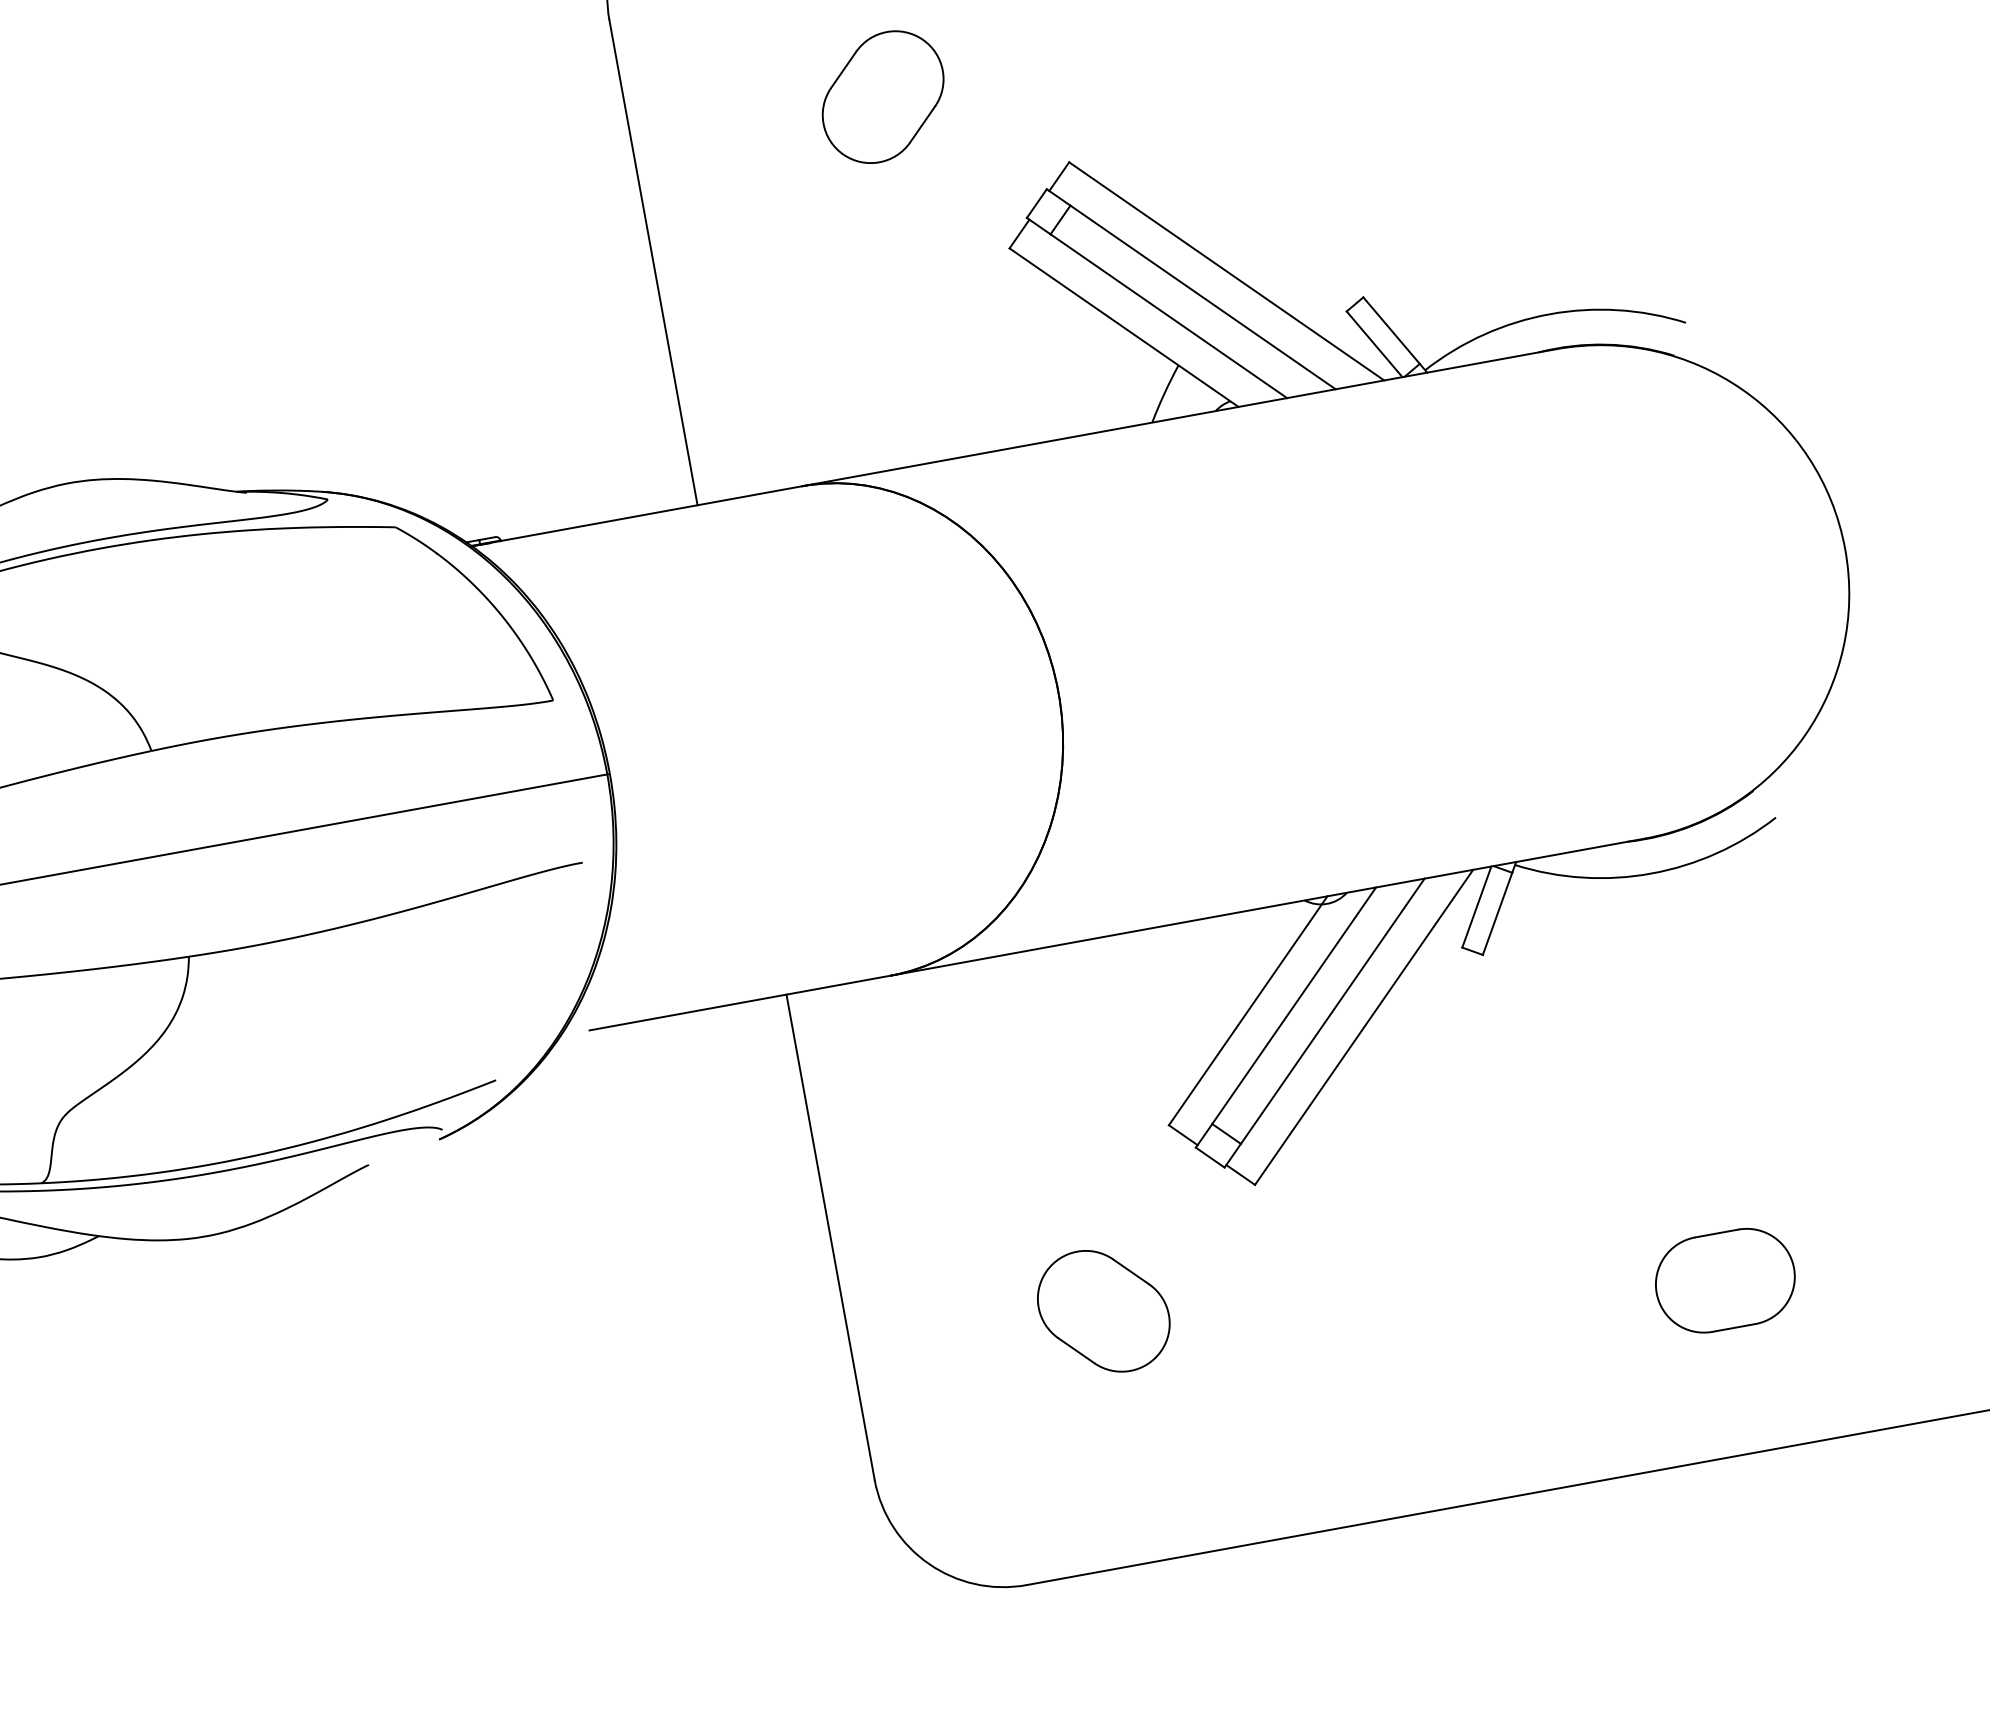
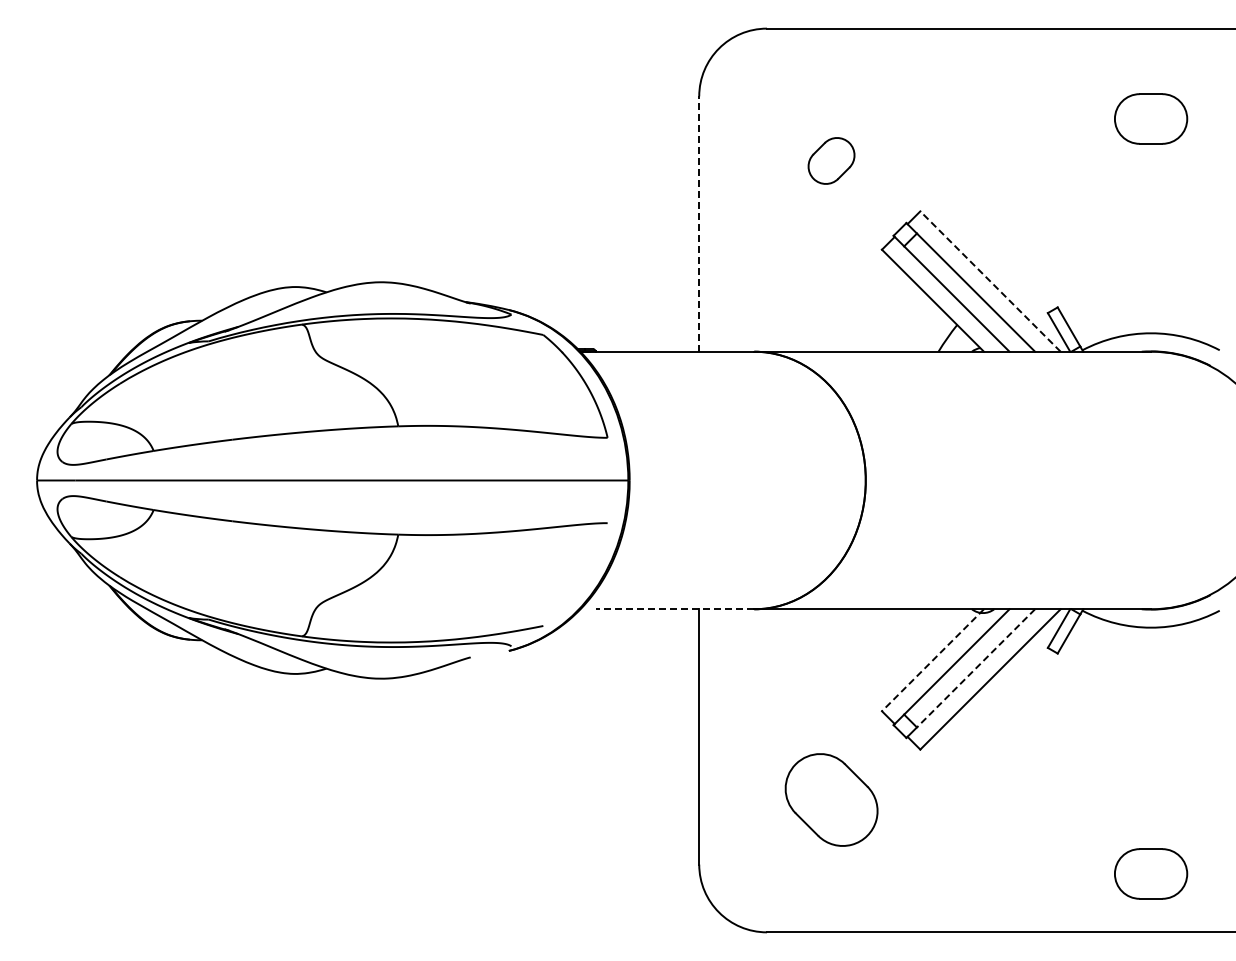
part: (882, 96) -> (831, 160), size x0.7
line: (654, 263) -> (699, 224), solid -> dashed
line: (1226, 271) -> (990, 281), solid -> dashed
line: (739, 1003) -> (674, 609), solid -> dashed
line: (1247, 1011) -> (932, 660), solid -> dashed
line: (1333, 1011) -> (976, 668), solid -> dashed
part: (1725, 1279) -> (1151, 873), moved
part: (1103, 1310) -> (831, 799), size x1.4

